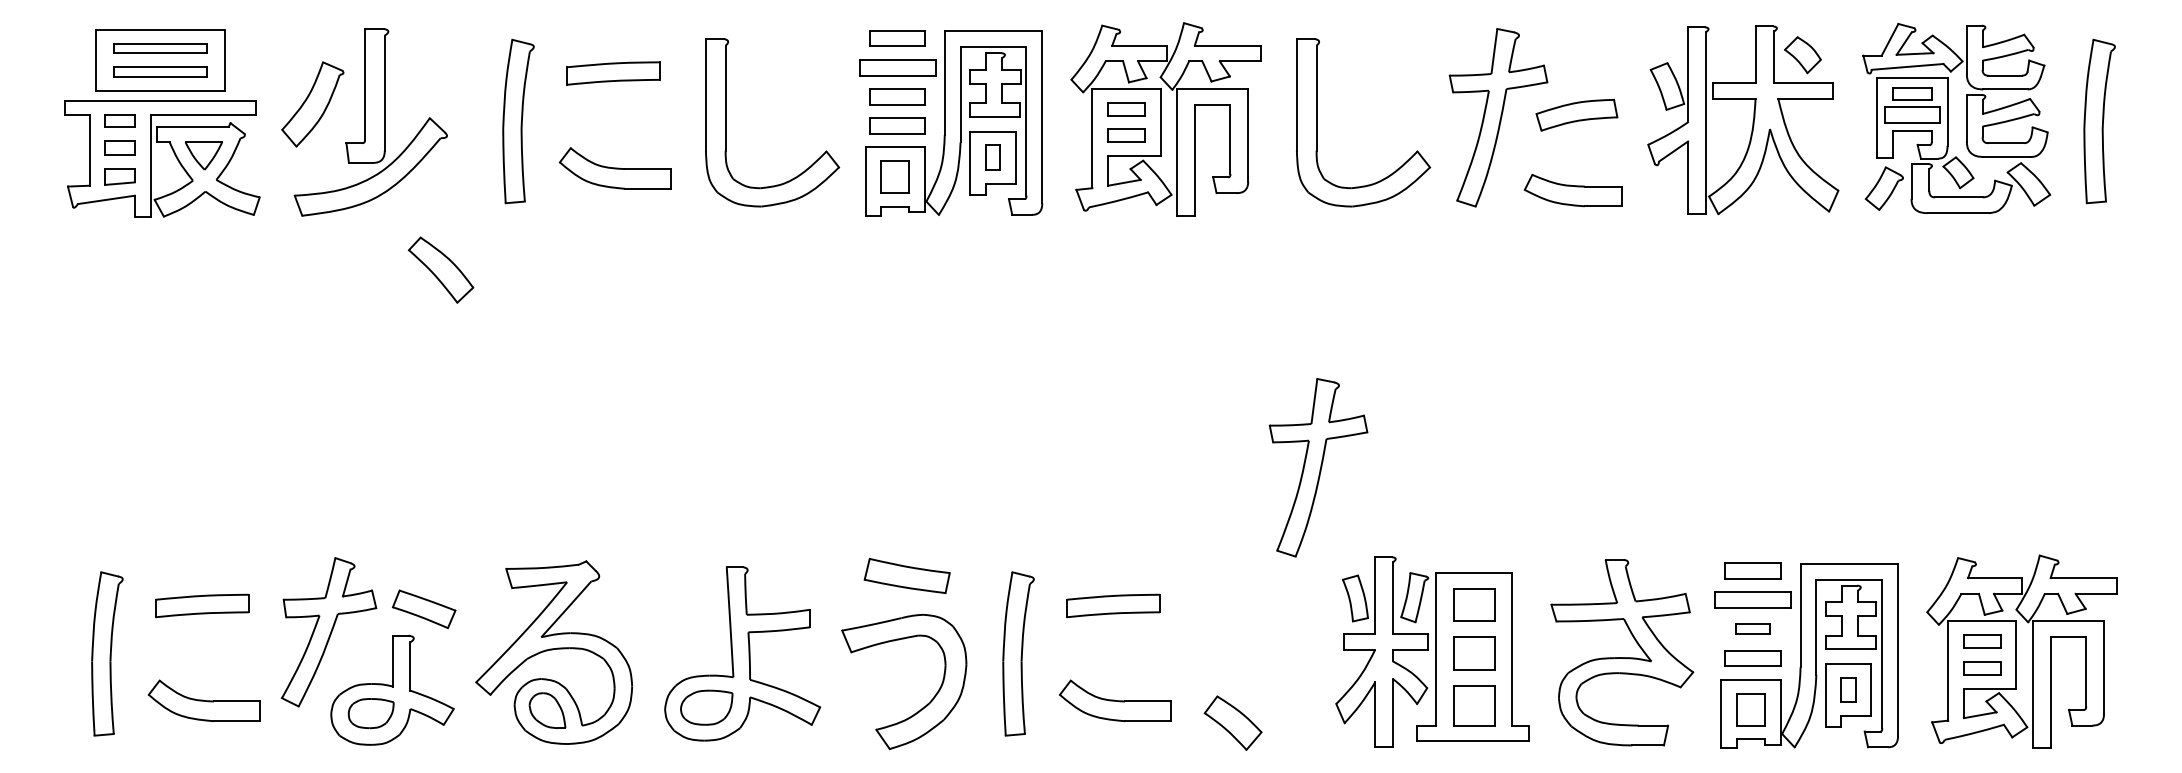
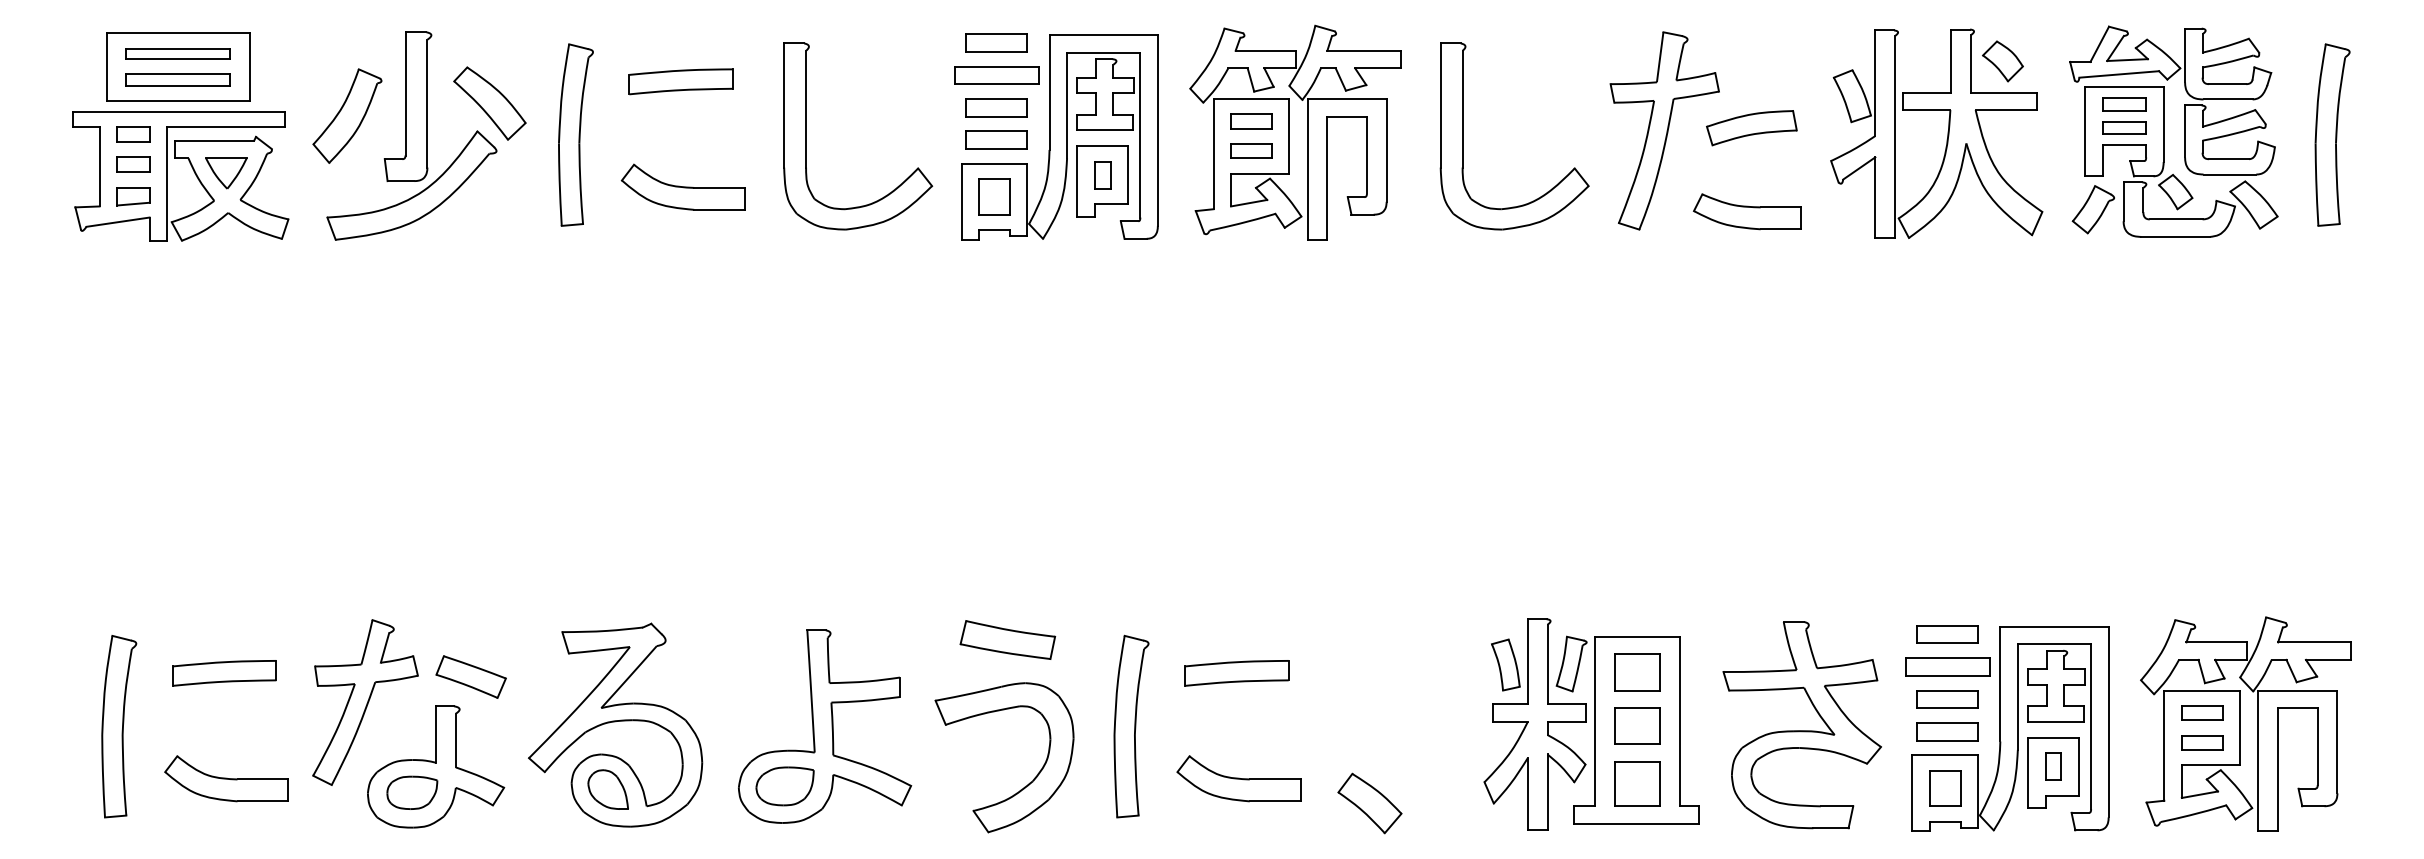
part: (1912, 115) -> (2124, 128), size x0.71
part: (440, 269) -> (489, 102), moved
part: (1318, 467) -> (1464, 519), removed
part: (1752, 628) -> (1946, 698), size x1.67

